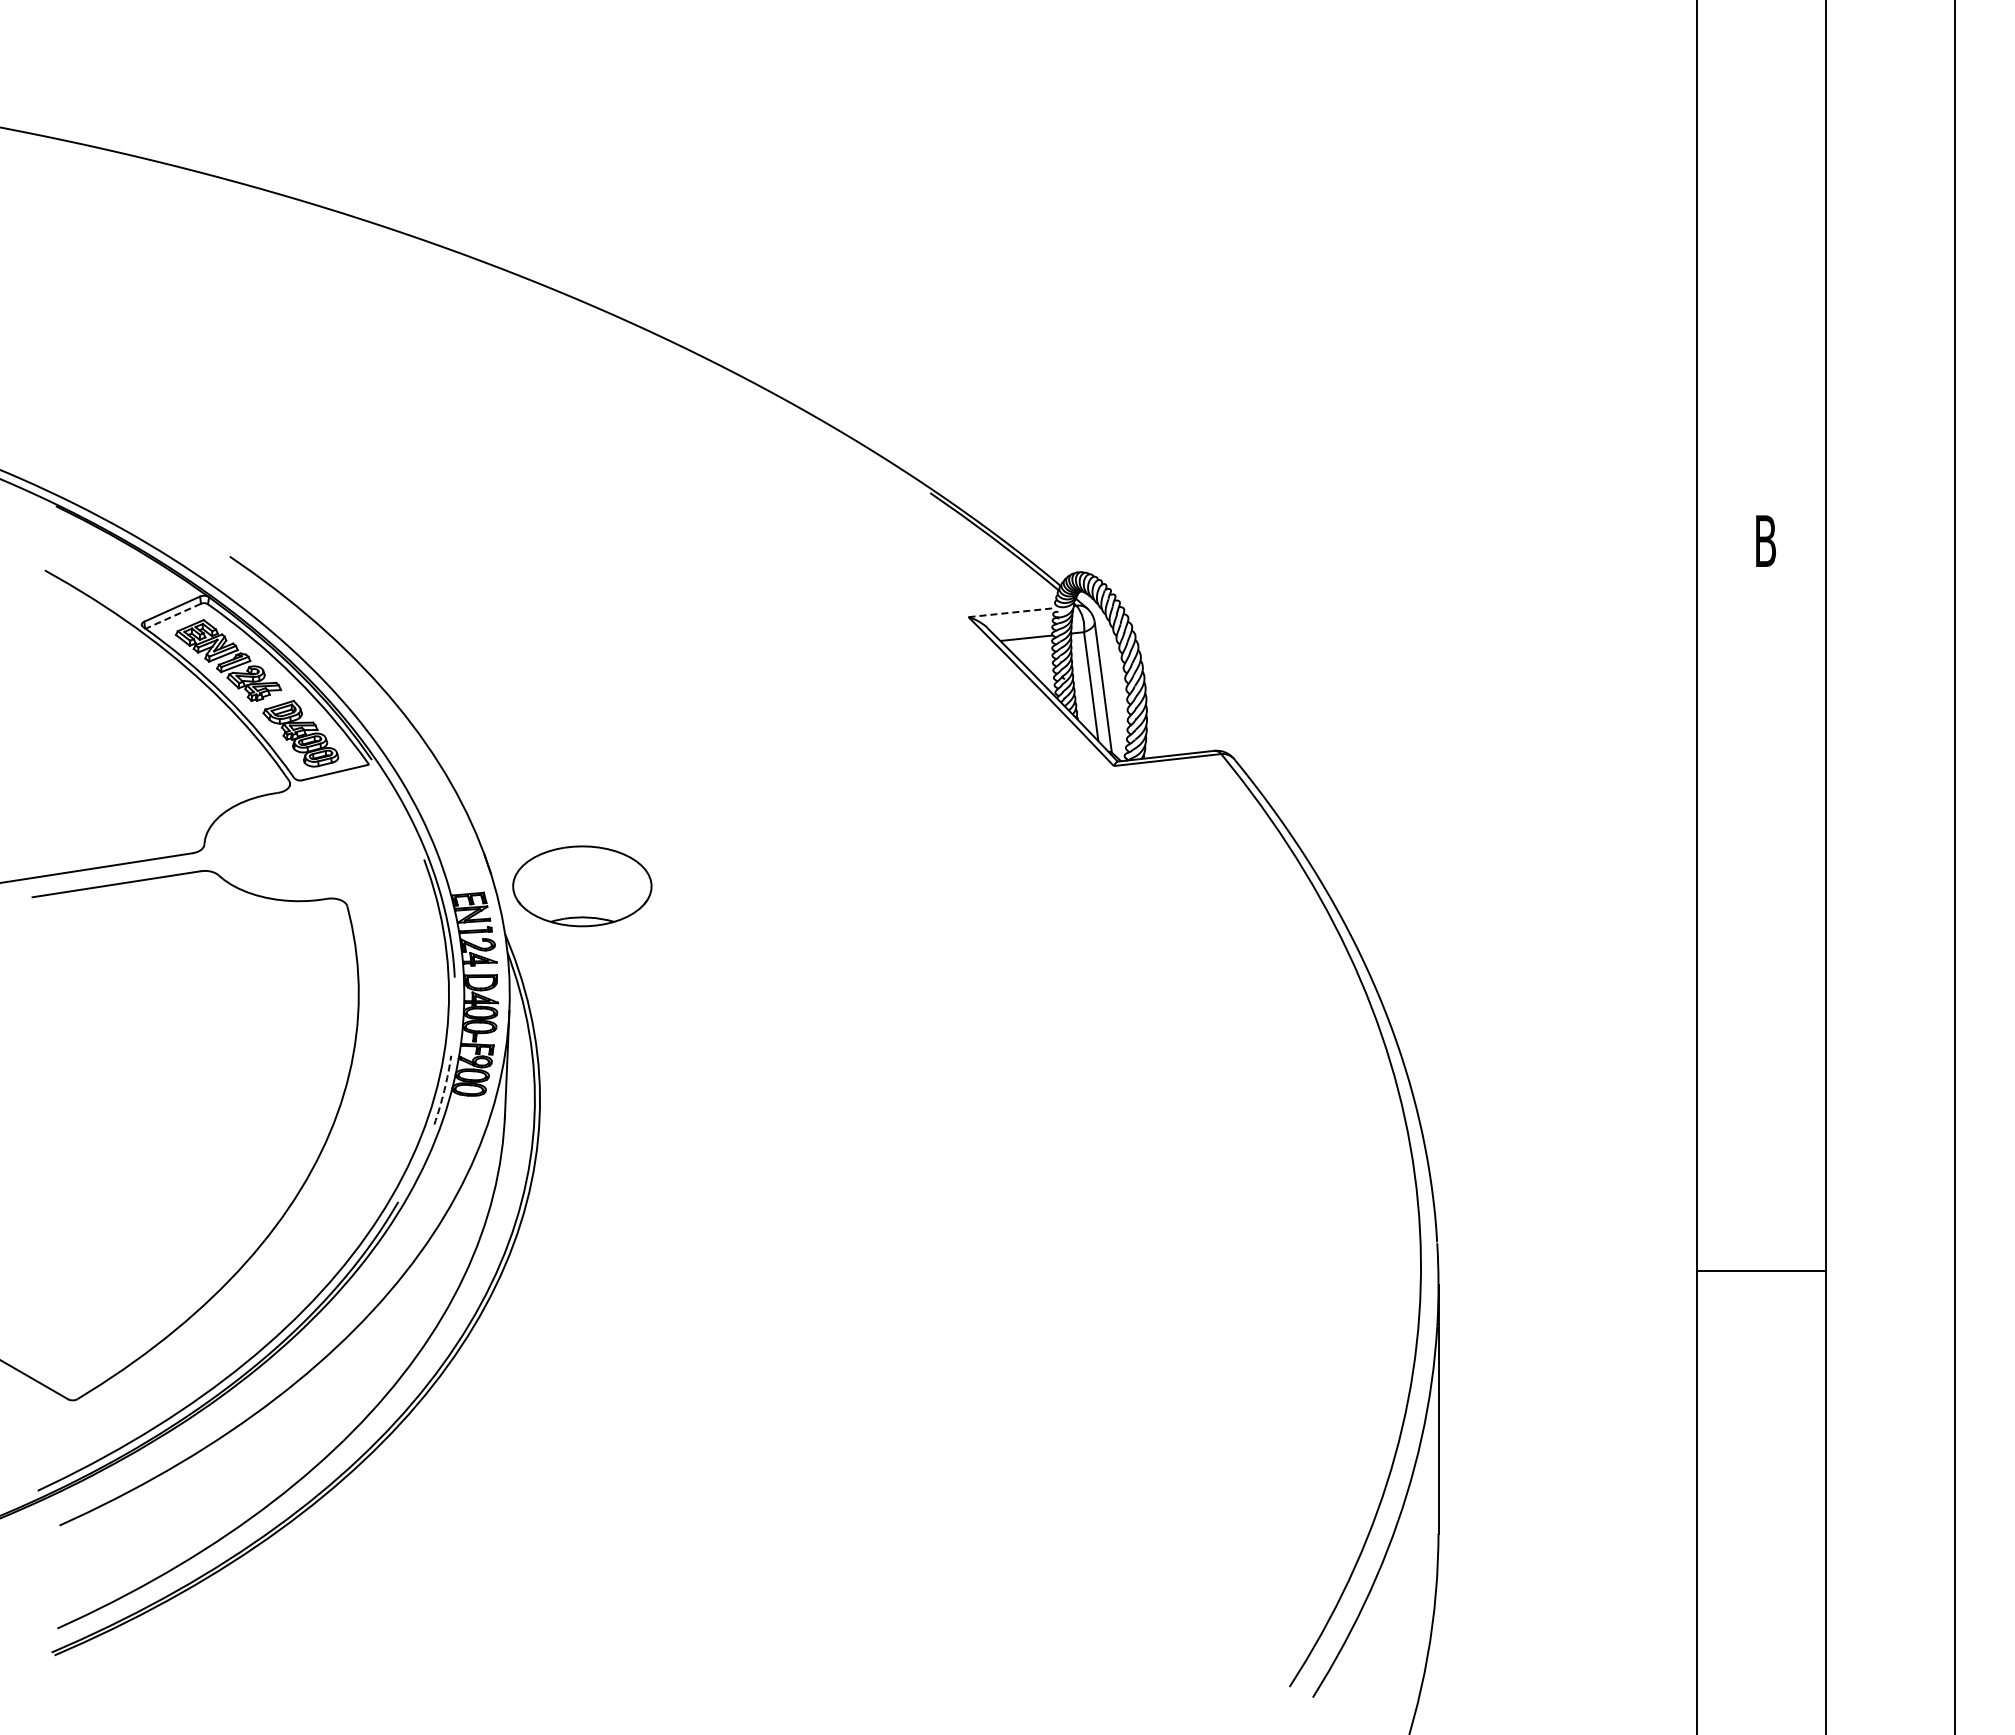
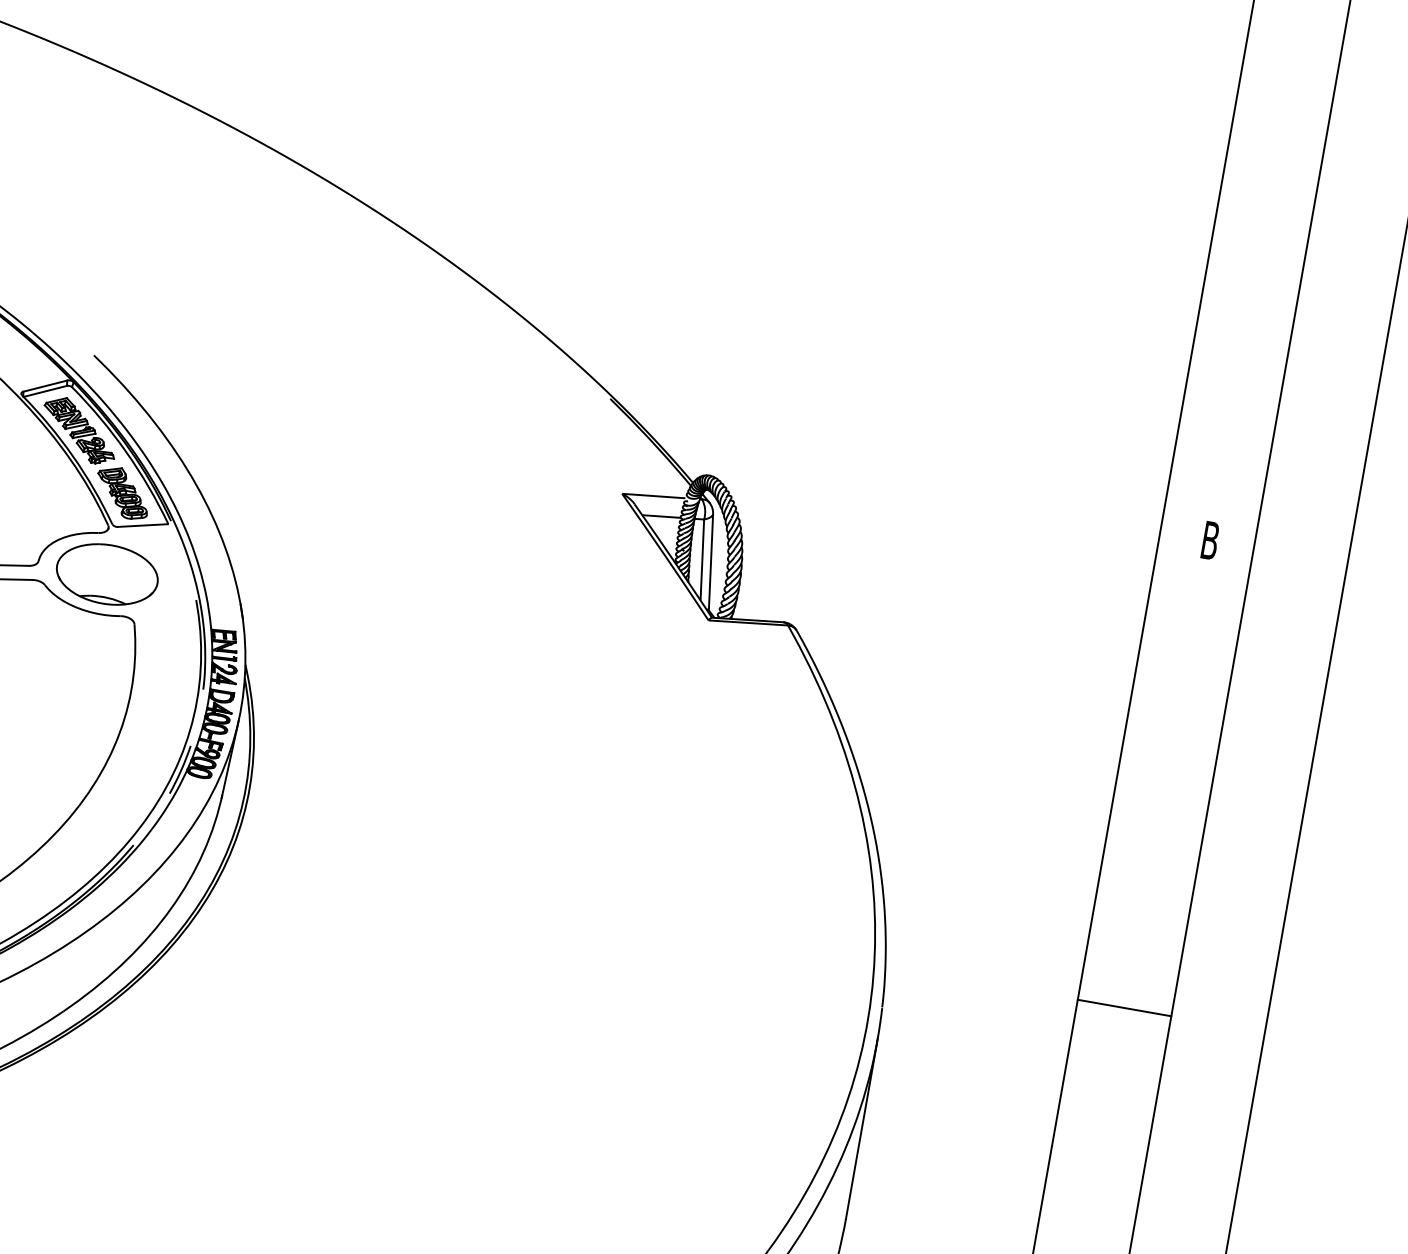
line: (1010, 612) -> (653, 495), dashed -> solid
line: (172, 616) -> (44, 391), dashed -> solid
part: (582, 886) -> (107, 574), moved
arc: (444, 1090) -> (181, 770), dashed -> solid
line: (1760, 1271) -> (1124, 1008), moved

